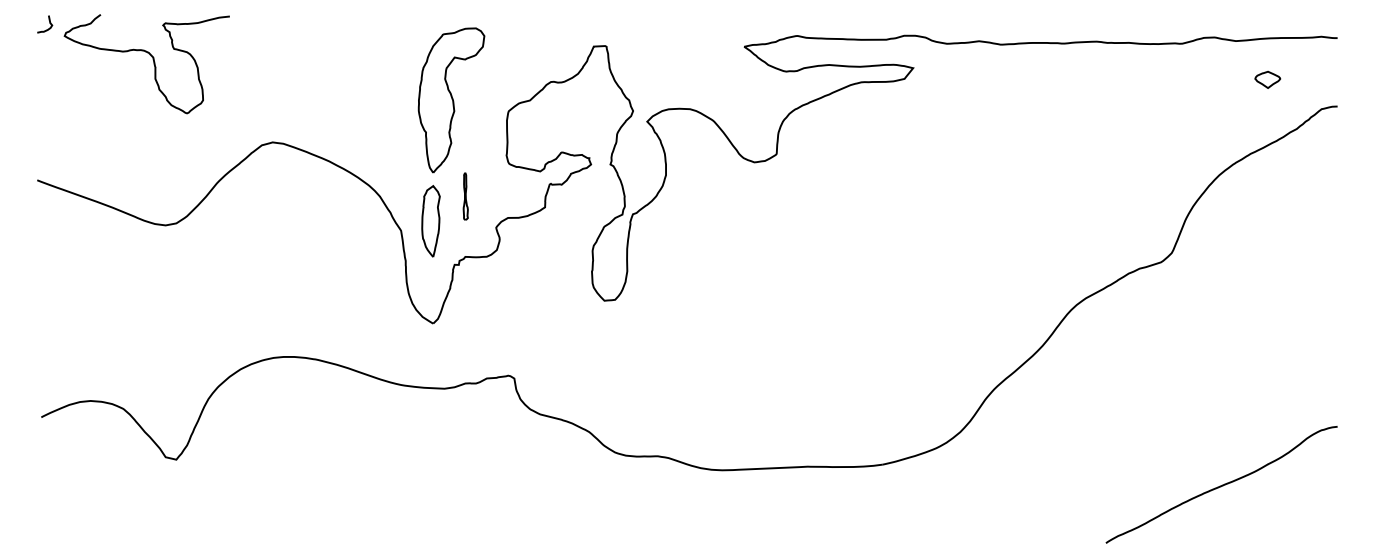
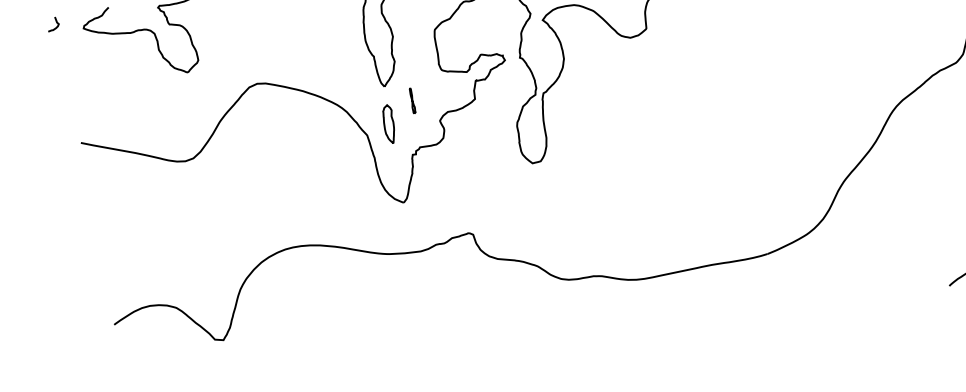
curve: (49, 23) -> (56, 23), moved
part: (465, 196) -> (412, 100), size x0.7
part: (430, 221) -> (388, 124), size x0.7

